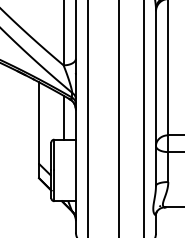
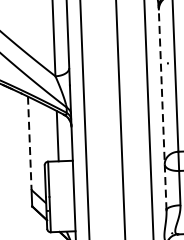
line: (155, 97) -> (162, 109), solid -> dashed
line: (38, 122) -> (29, 142), solid -> dashed

